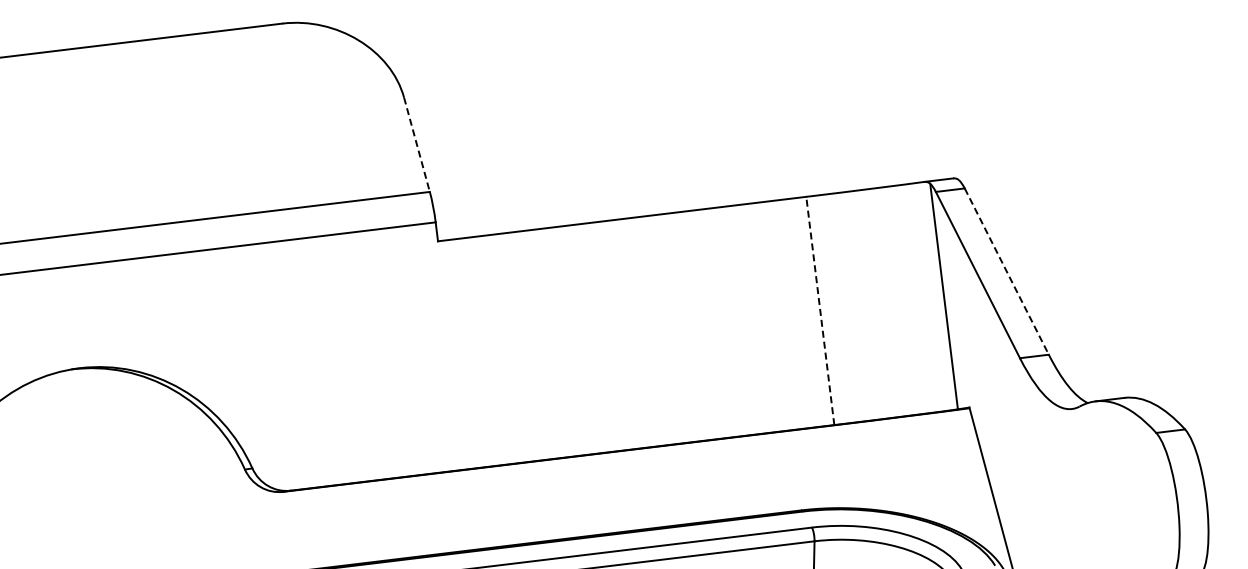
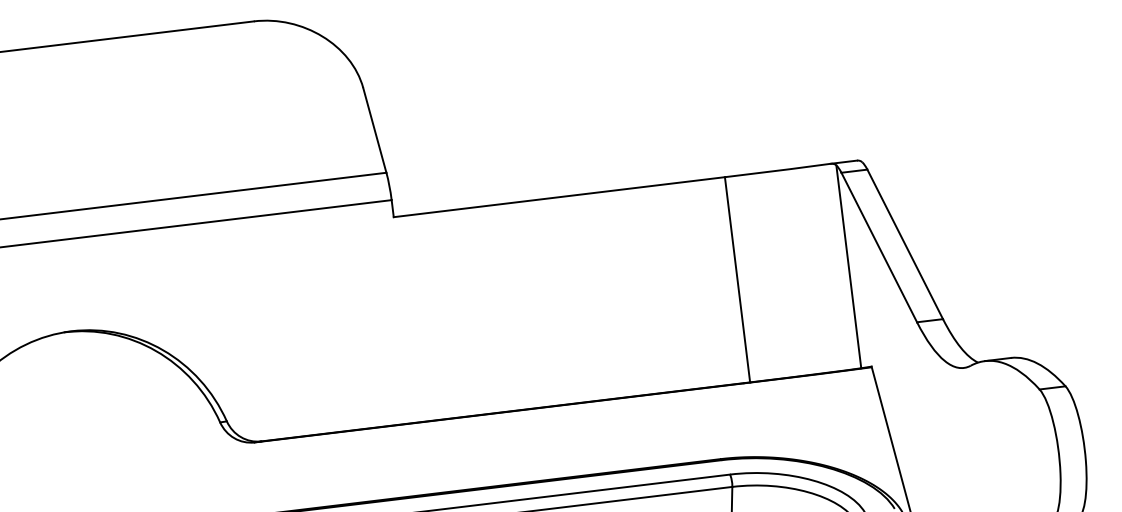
line: (416, 144) -> (374, 130), dashed -> solid
line: (1007, 272) -> (905, 245), dashed -> solid
line: (820, 310) -> (737, 279), dashed -> solid

